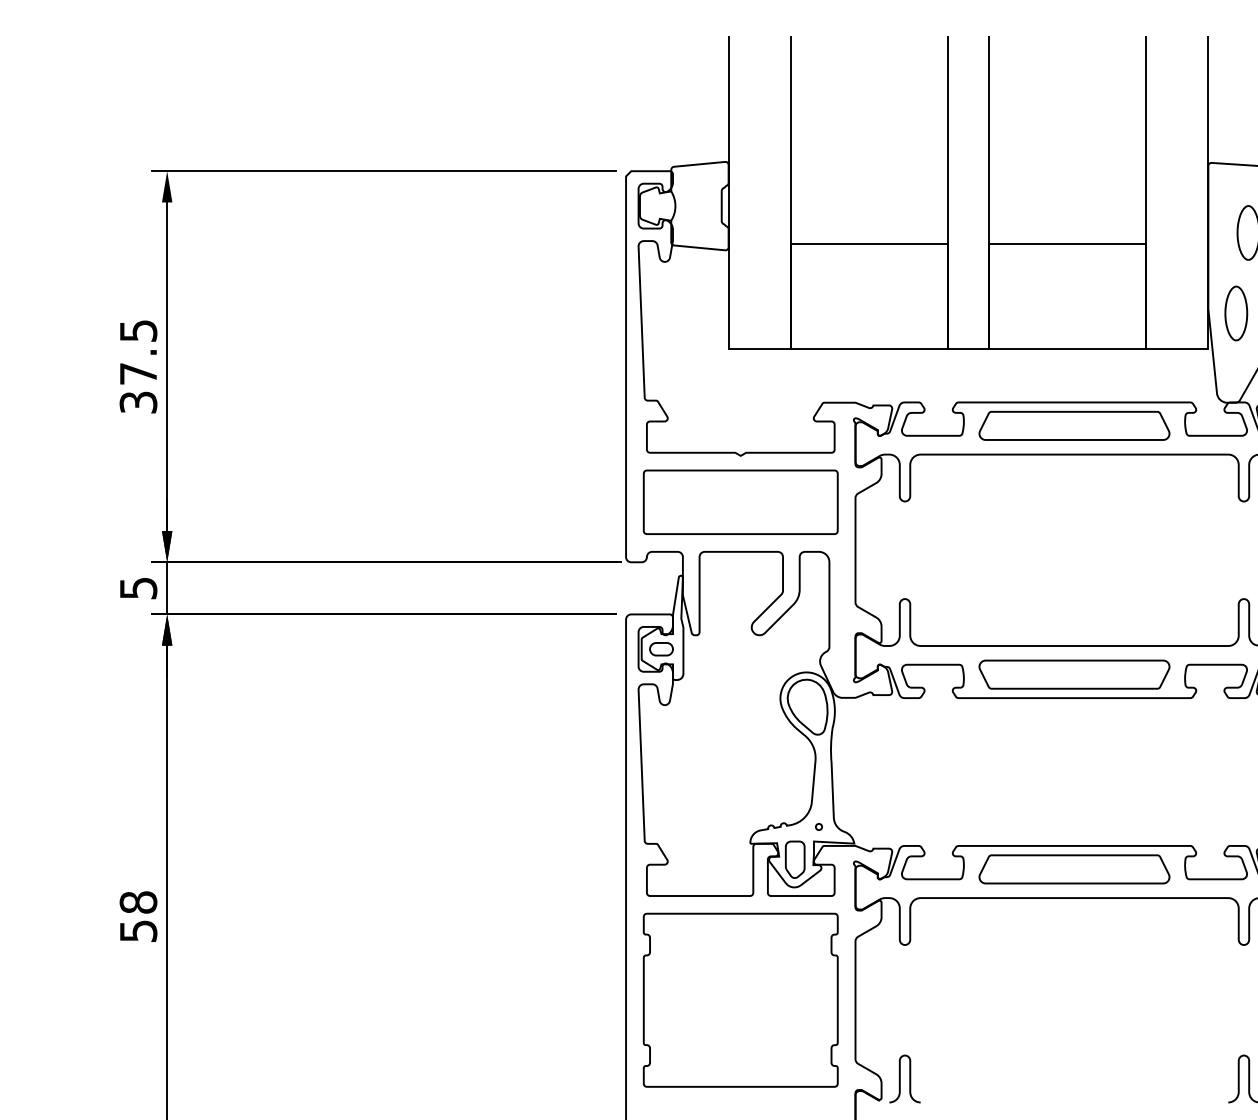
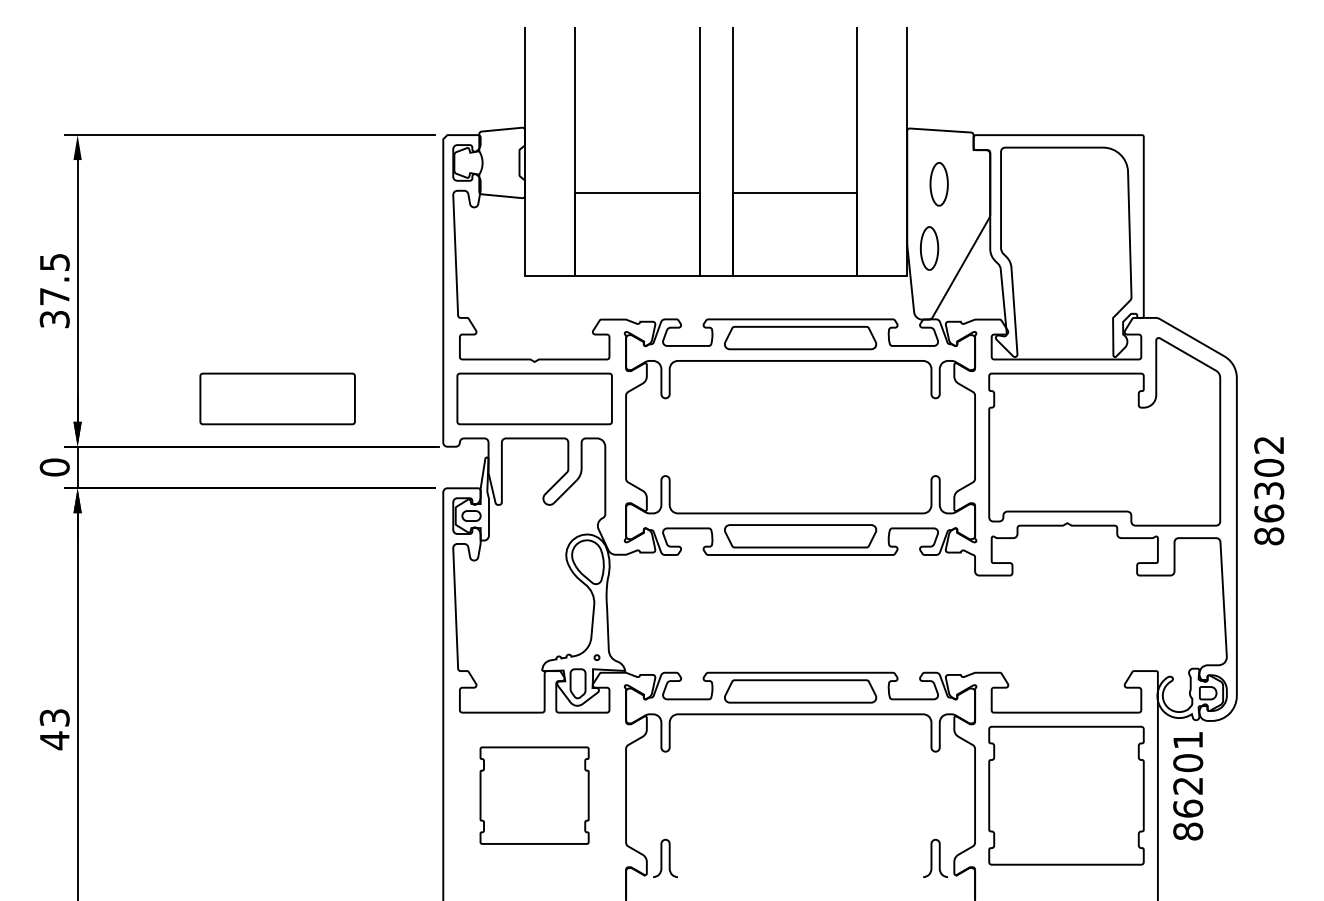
part: (418, 501) -> (277, 398), added
text: (138, 588) -> (54, 467), 5 -> 0
text: (138, 917) -> (54, 729), 58 -> 43
part: (740, 999) -> (534, 795), size x0.7

